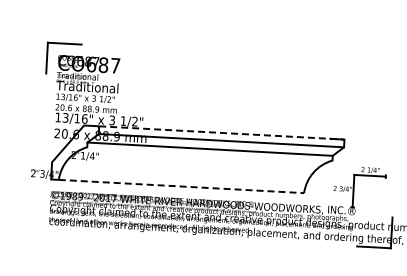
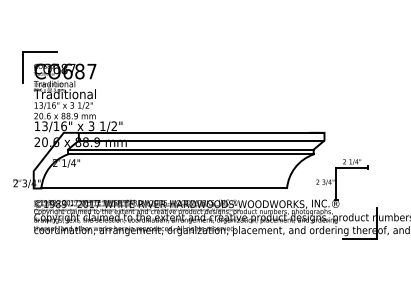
line: (221, 132) -> (201, 132), dashed -> solid
line: (209, 153) -> (190, 154), added
line: (181, 186) -> (164, 188), dashed -> solid

